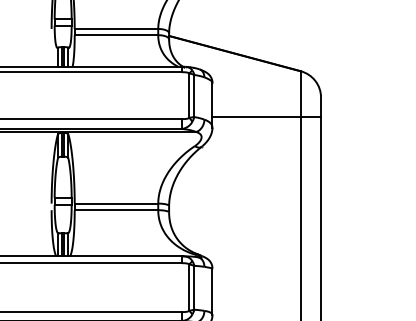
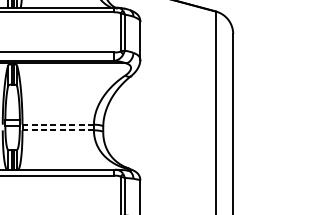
line: (266, 117) -> (186, 51), removed
line: (116, 203) -> (58, 124), solid -> dashed
line: (116, 210) -> (58, 130), solid -> dashed

